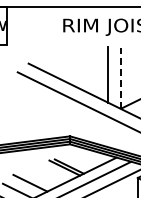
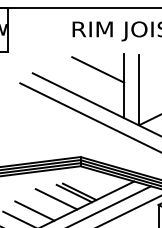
line: (84, 60) -> (97, 69), added
line: (120, 78) -> (138, 90), dashed -> solid
line: (49, 172) -> (56, 198), added

